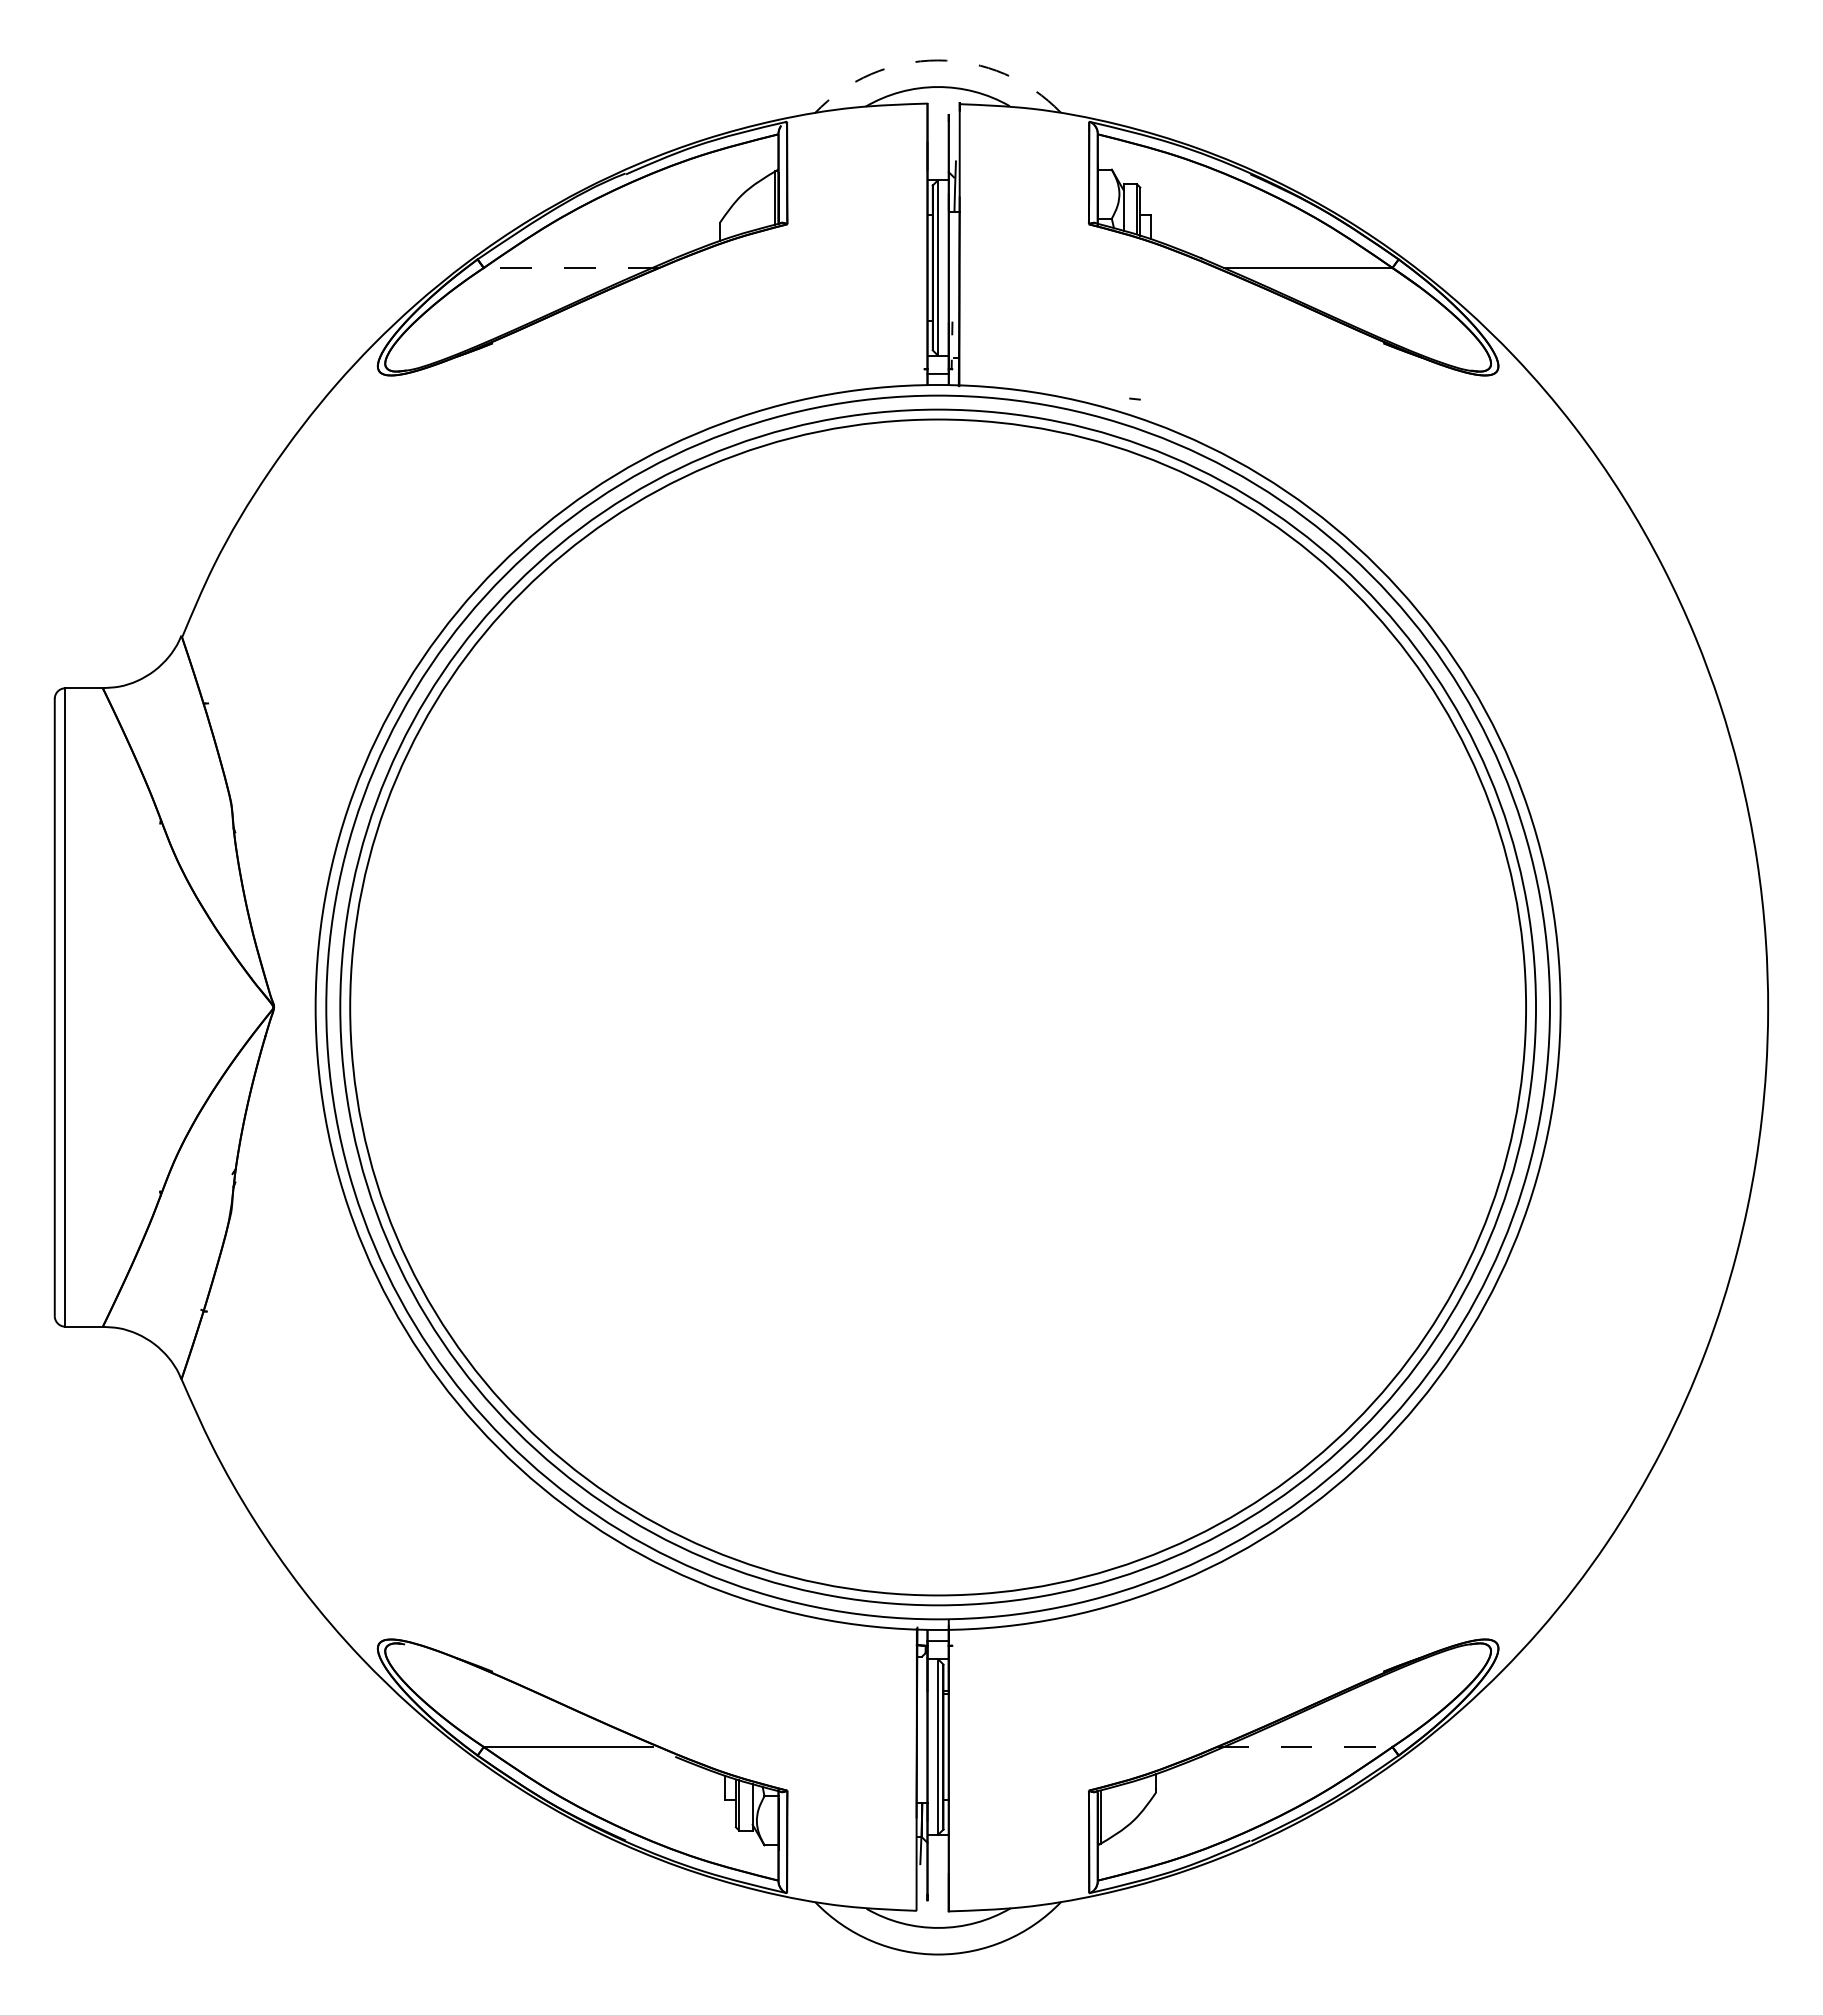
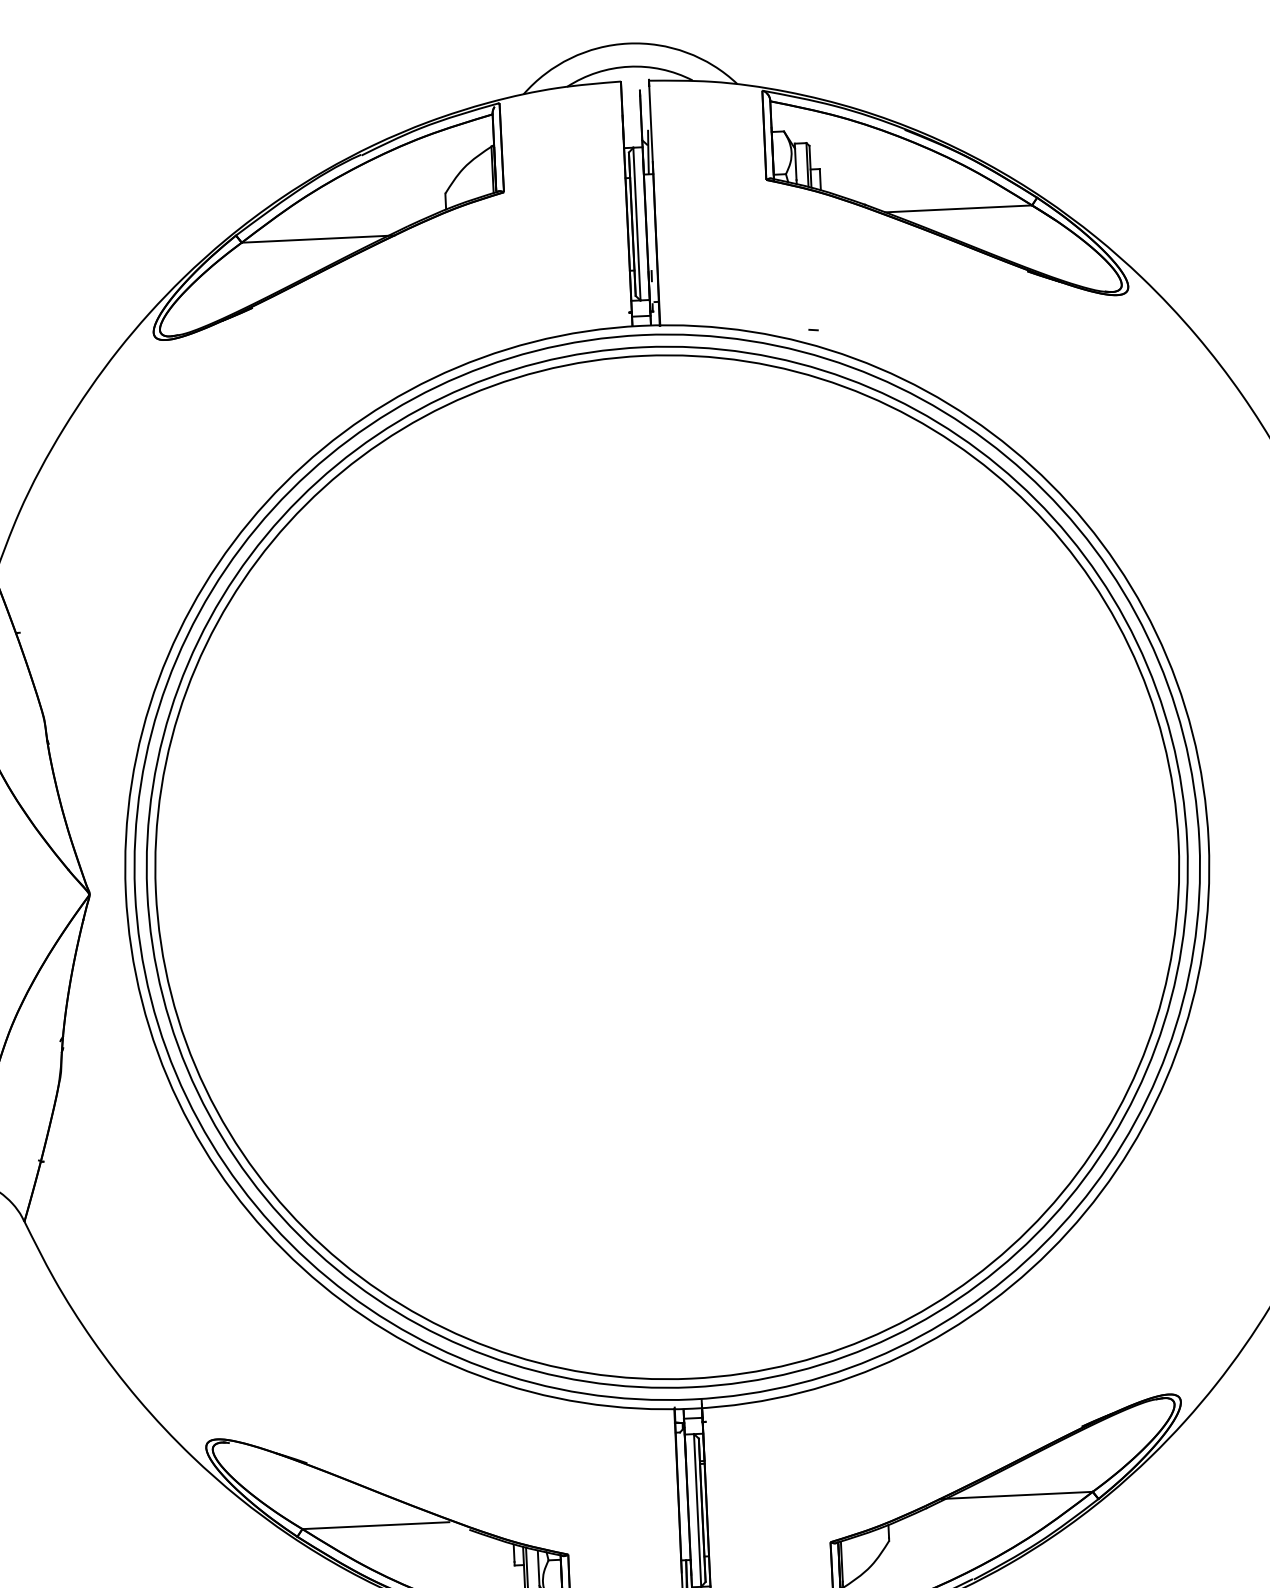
arc: (937, 60) -> (627, 43), dashed -> solid
line: (571, 267) -> (318, 238), dashed -> solid
line: (1304, 1747) -> (1016, 1495), dashed -> solid

